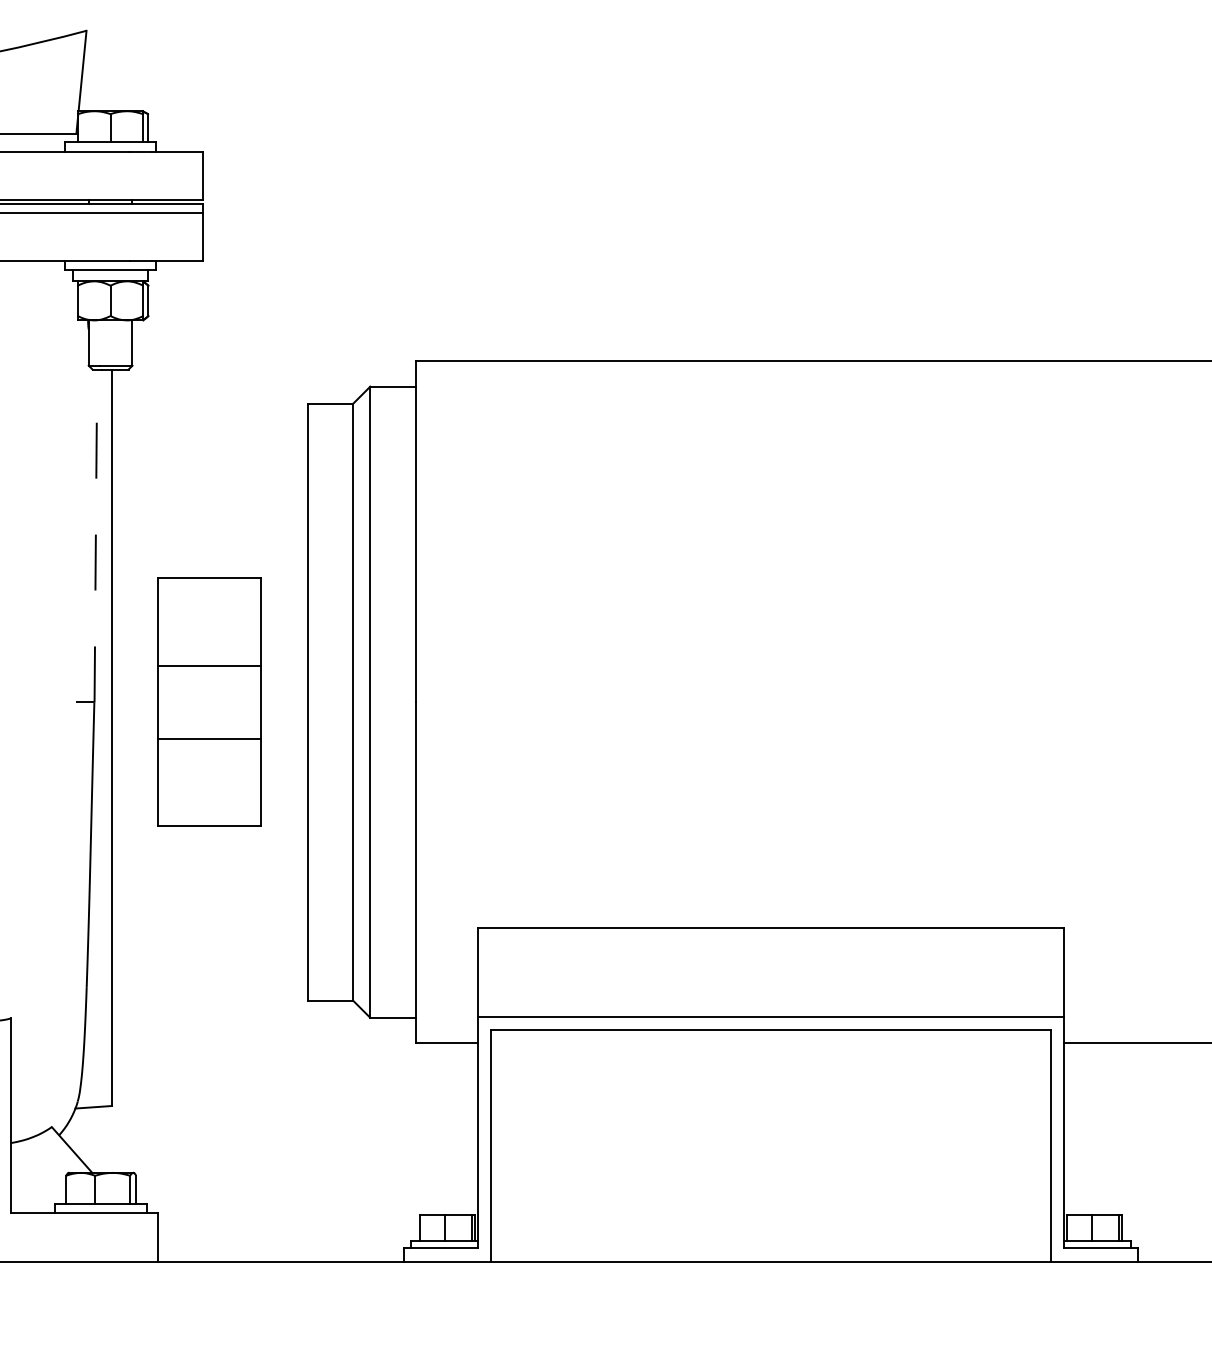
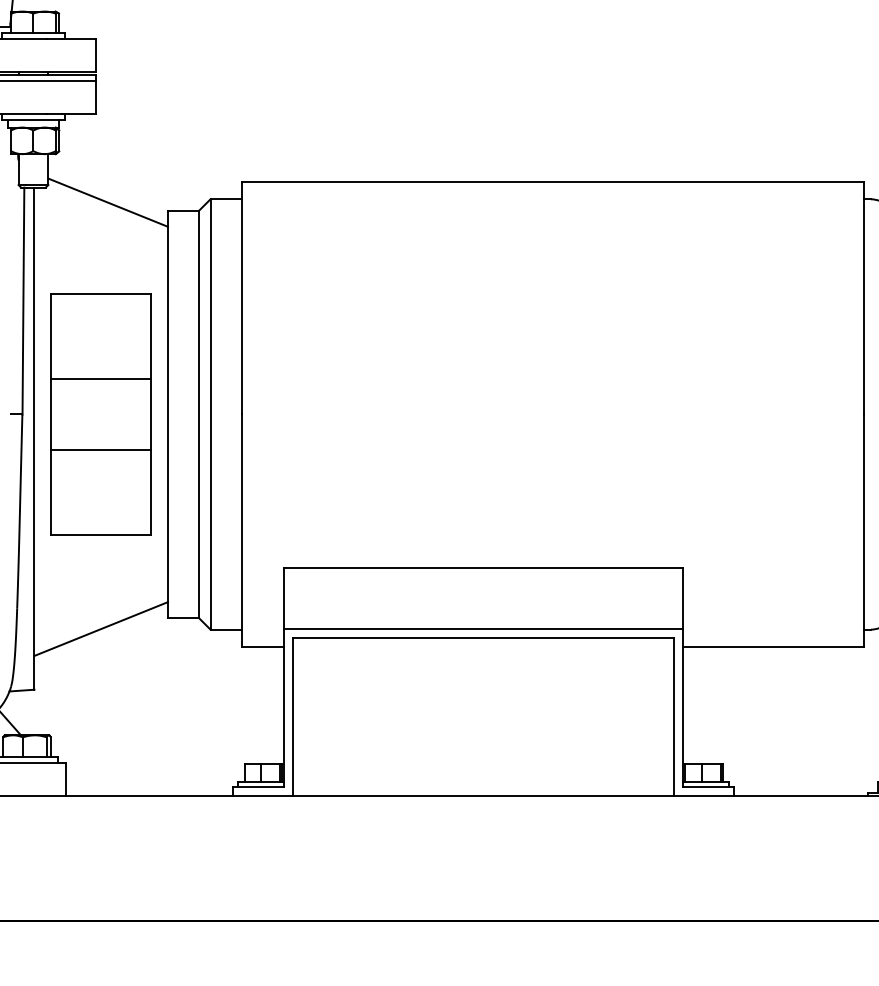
line: (219, 391) -> (107, 202), added
line: (95, 535) -> (23, 300), dashed -> solid
part: (208, 702) -> (100, 414), size x1.43
line: (208, 1016) -> (100, 628), added

